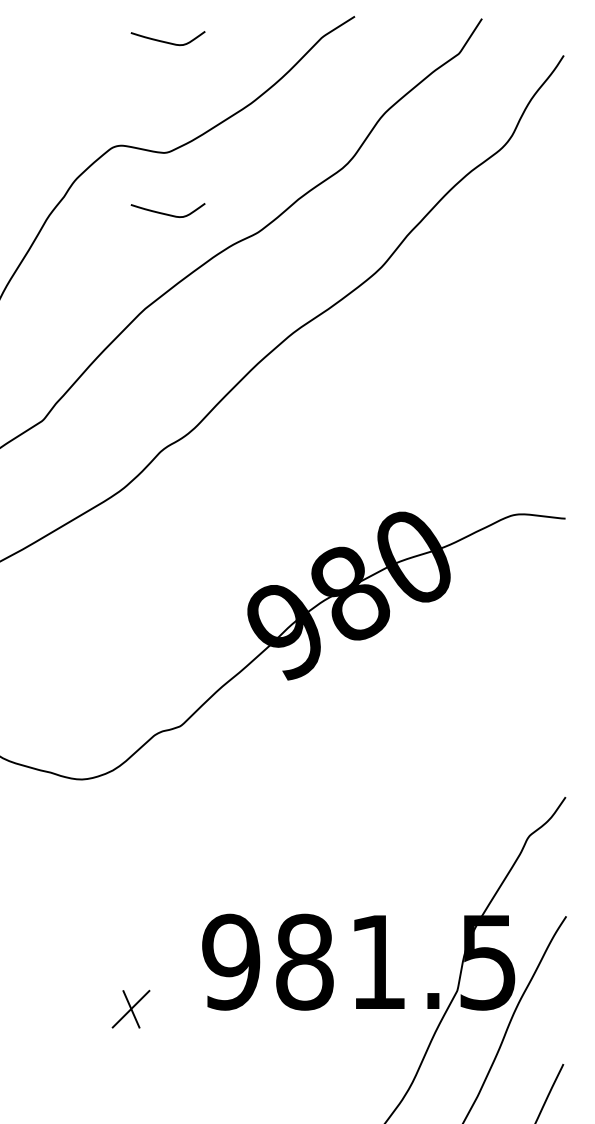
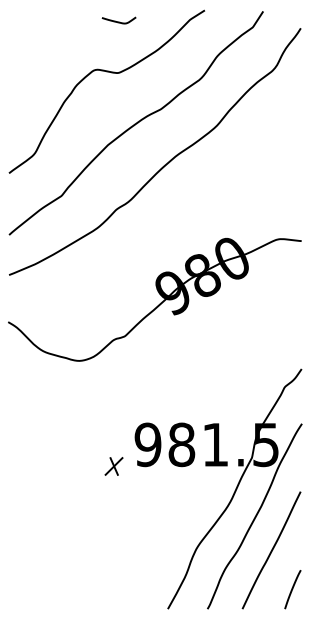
curve: (166, 212) -> (118, 100), removed
part: (129, 1009) -> (113, 466), moved

